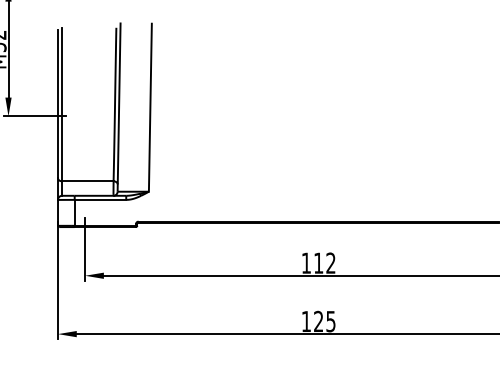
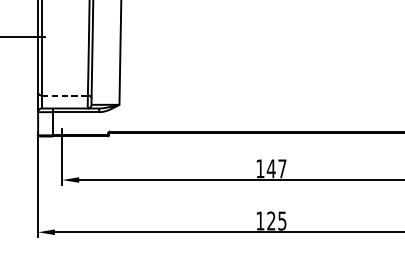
line: (87, 181) -> (64, 95), solid -> dashed
text: (324, 262) -> (276, 168), 112 -> 147

